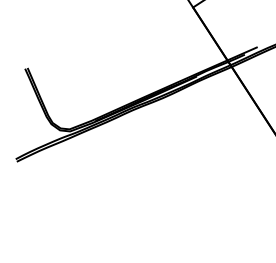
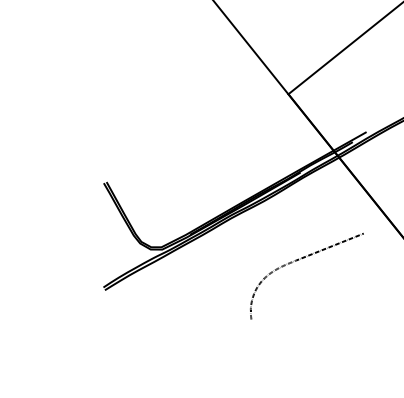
curve: (188, 152) -> (299, 260), added

